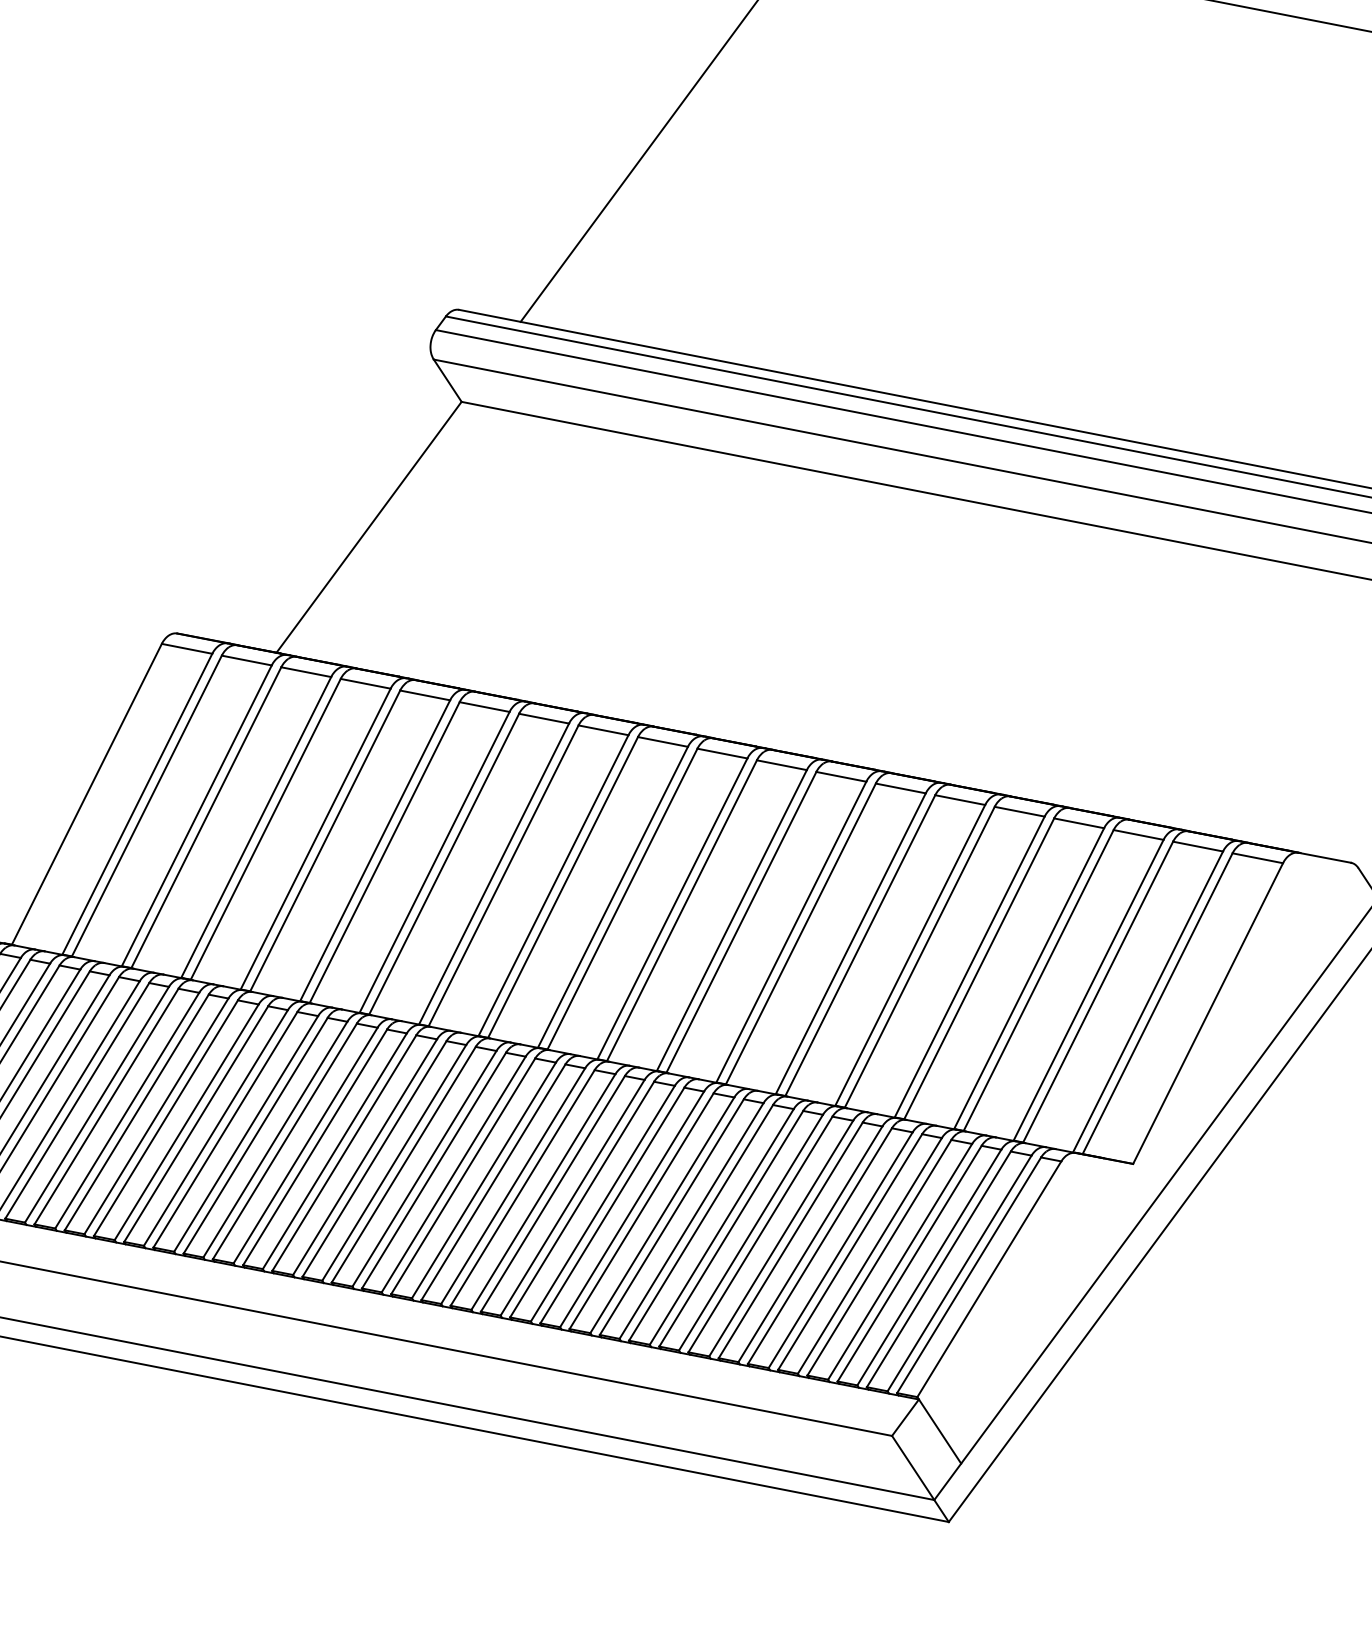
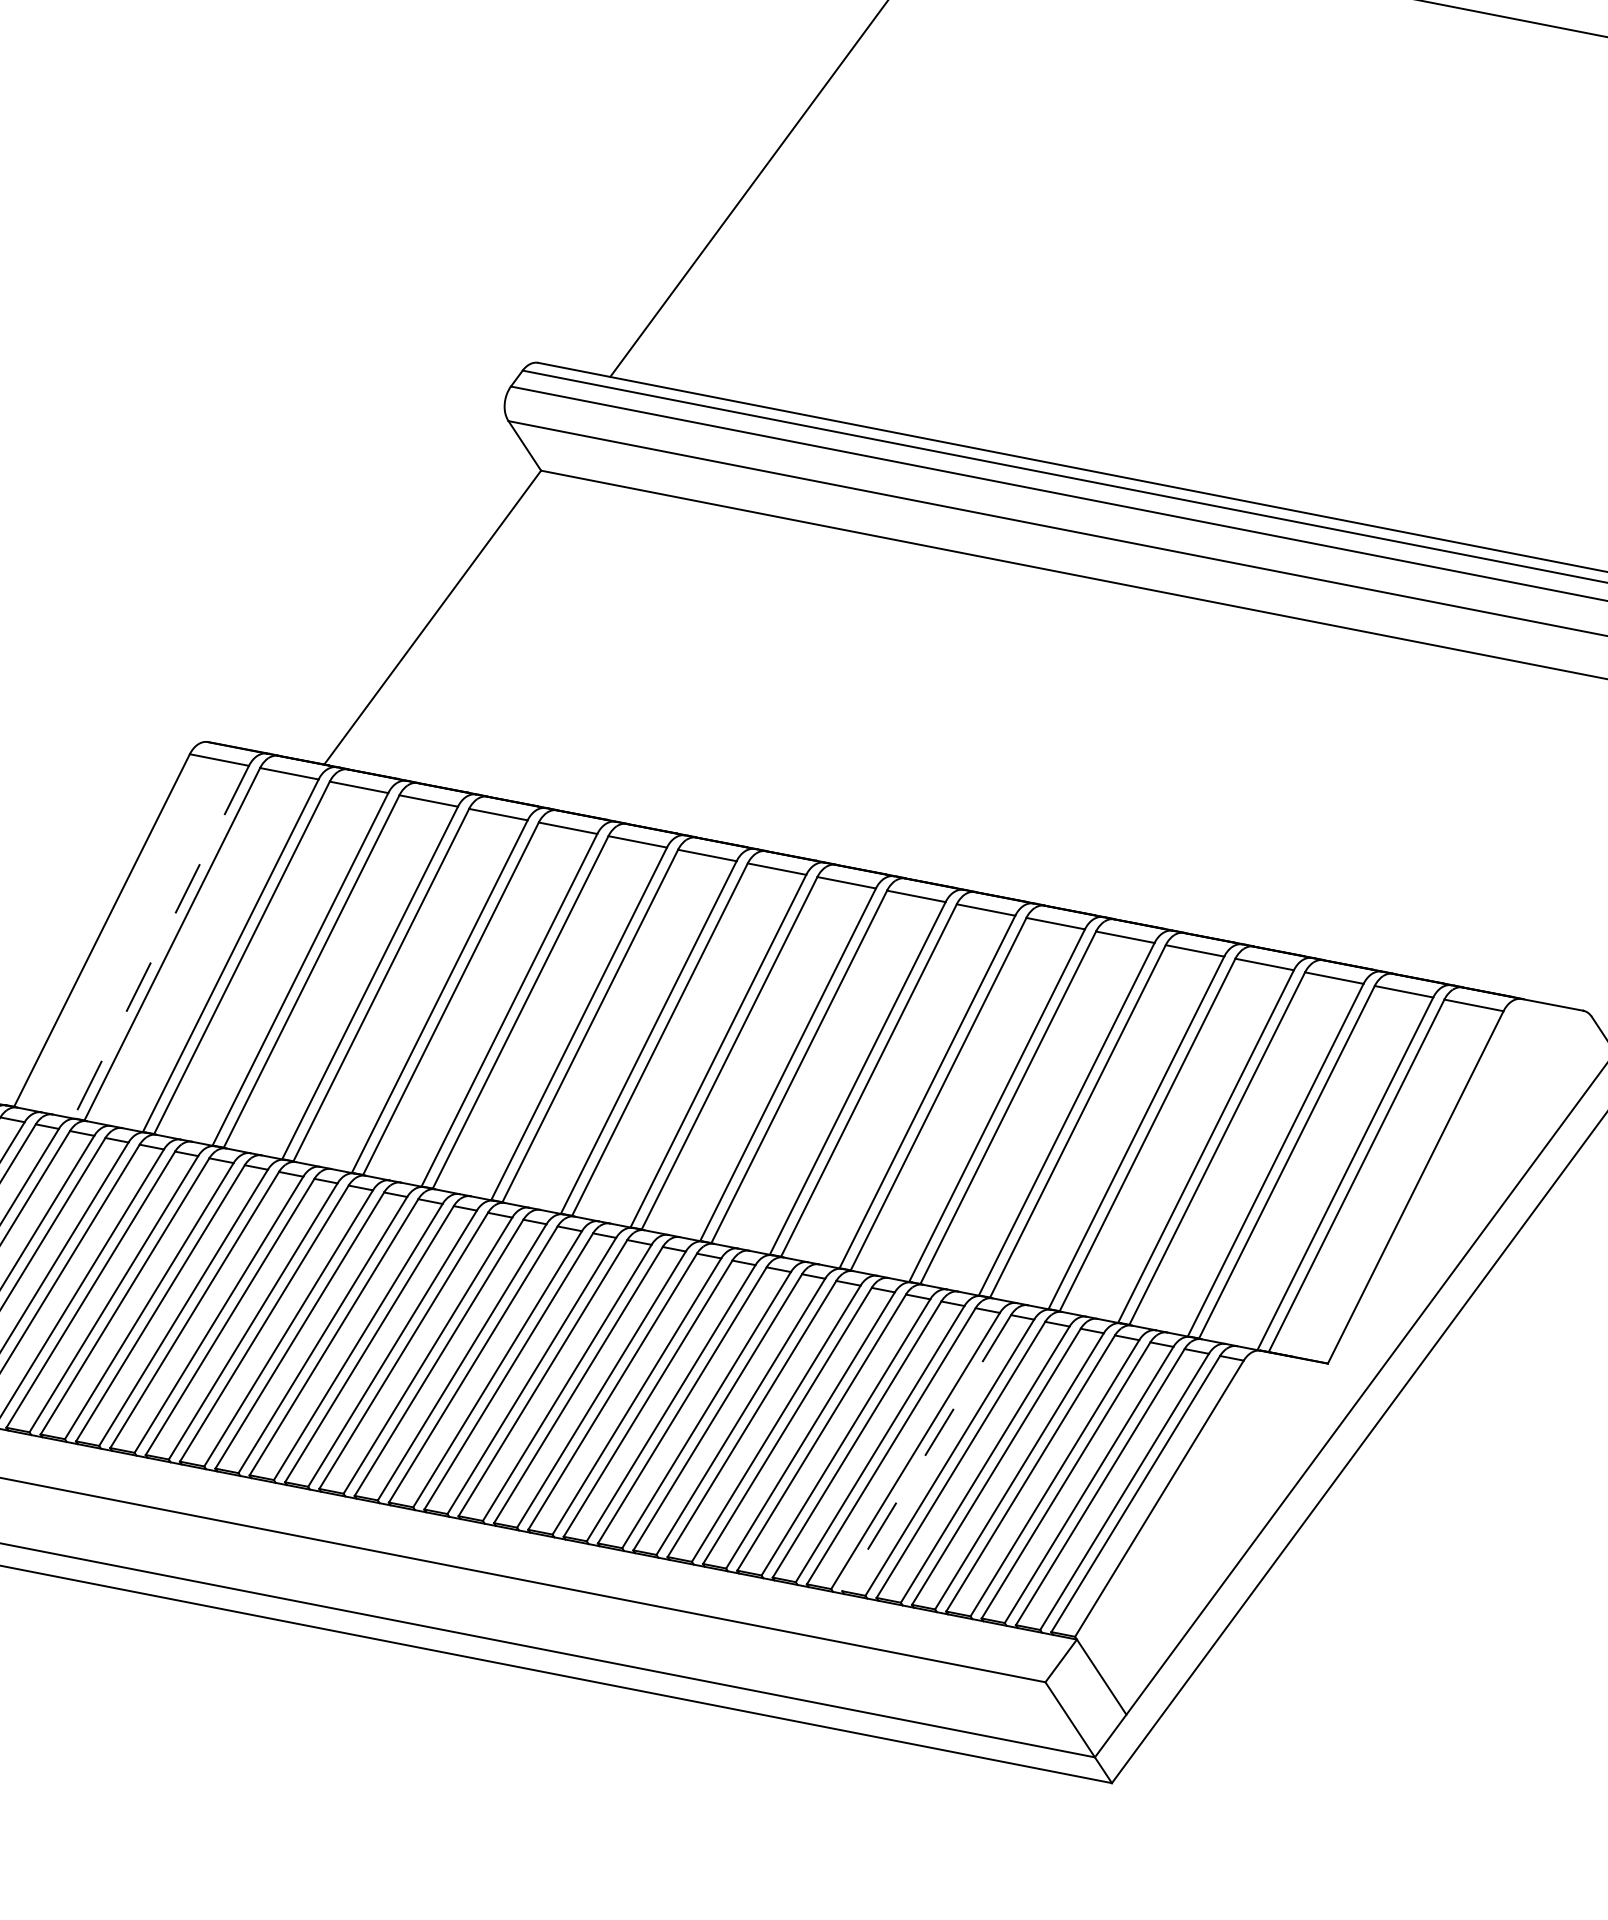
line: (137, 804) -> (161, 942), solid -> dashed
line: (790, 1240) -> (926, 1453), solid -> dashed

